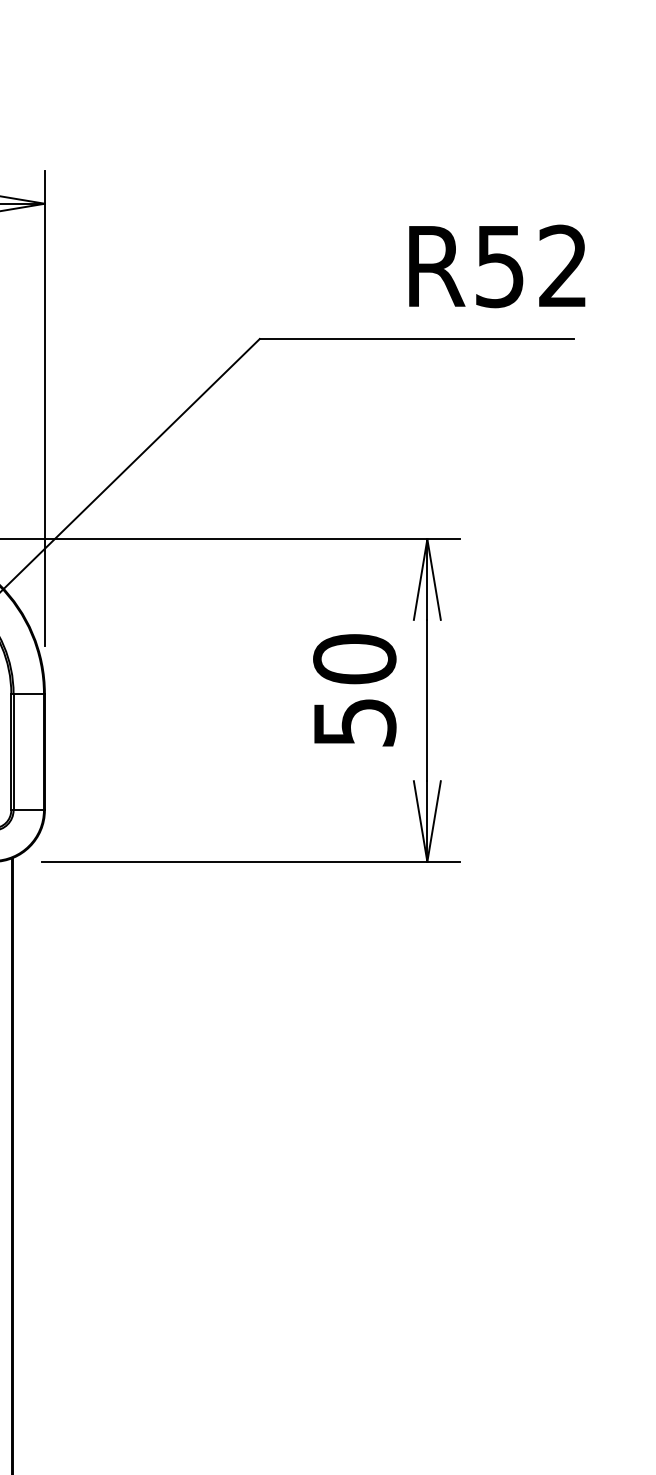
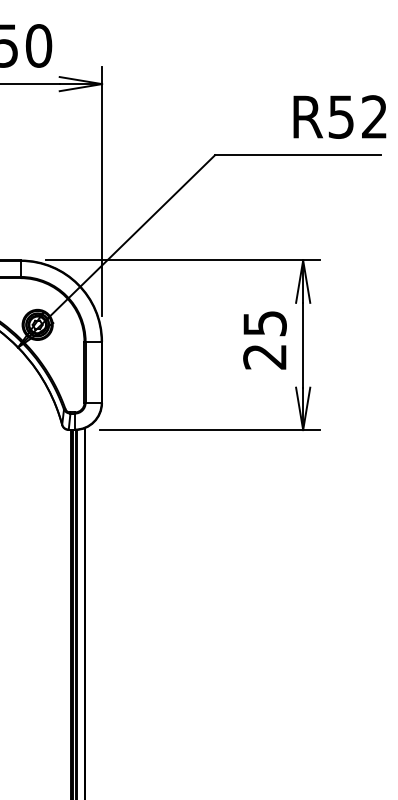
text: (353, 689) -> (264, 339), 50 -> 25

